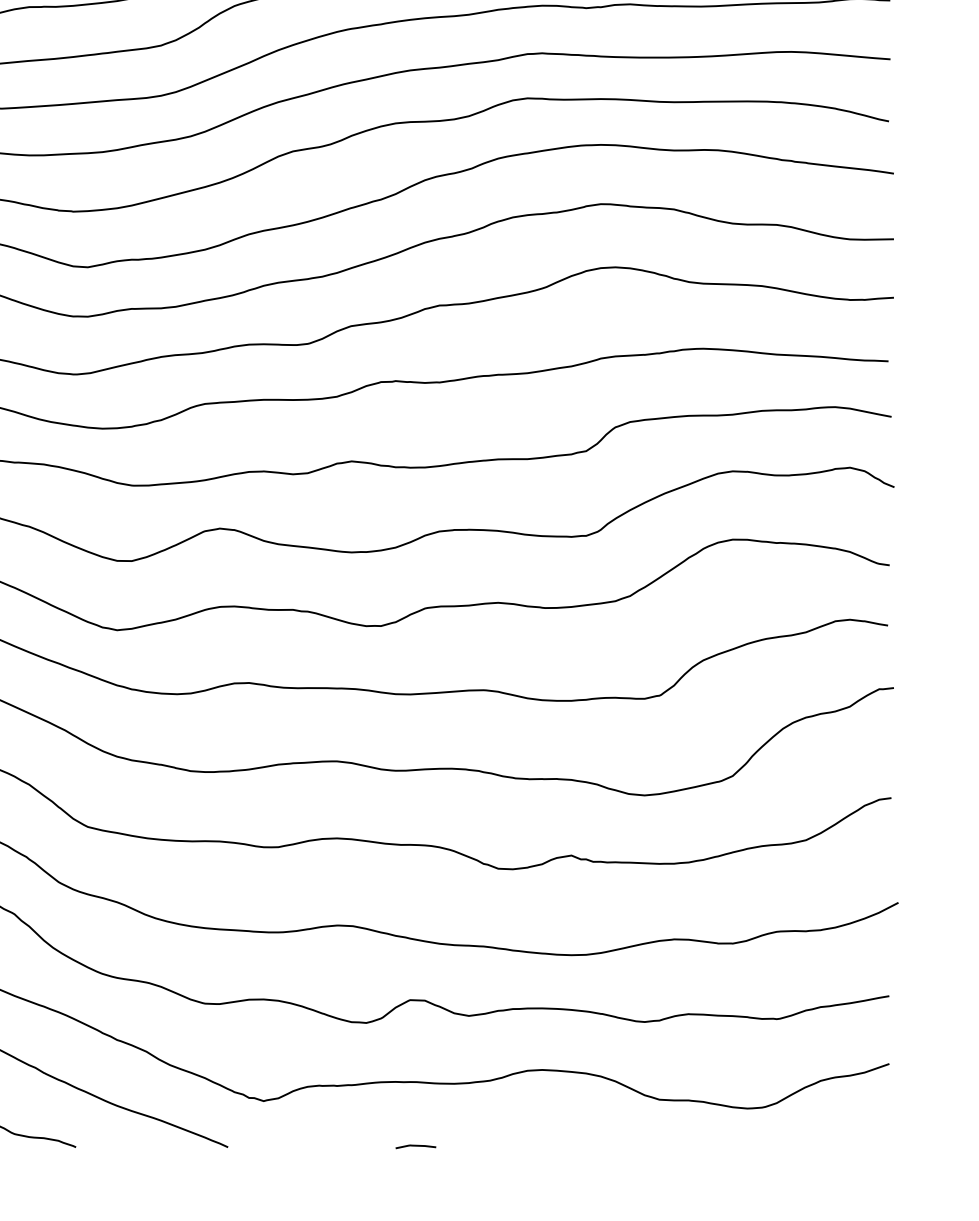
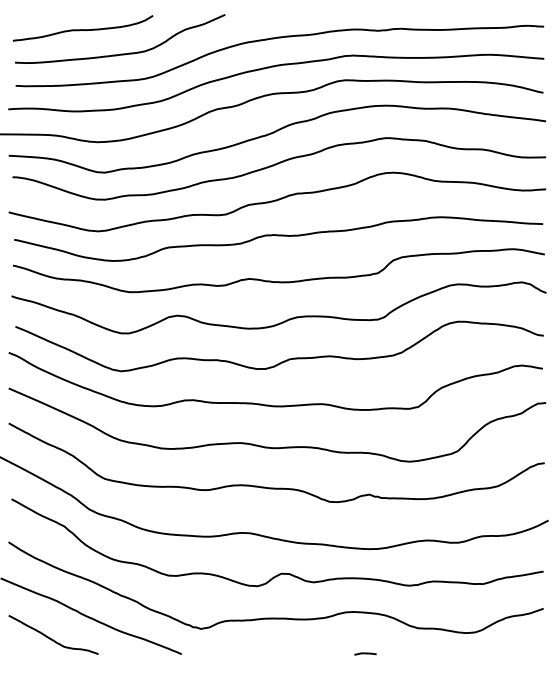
line: (415, 1145) -> (365, 653), moved

